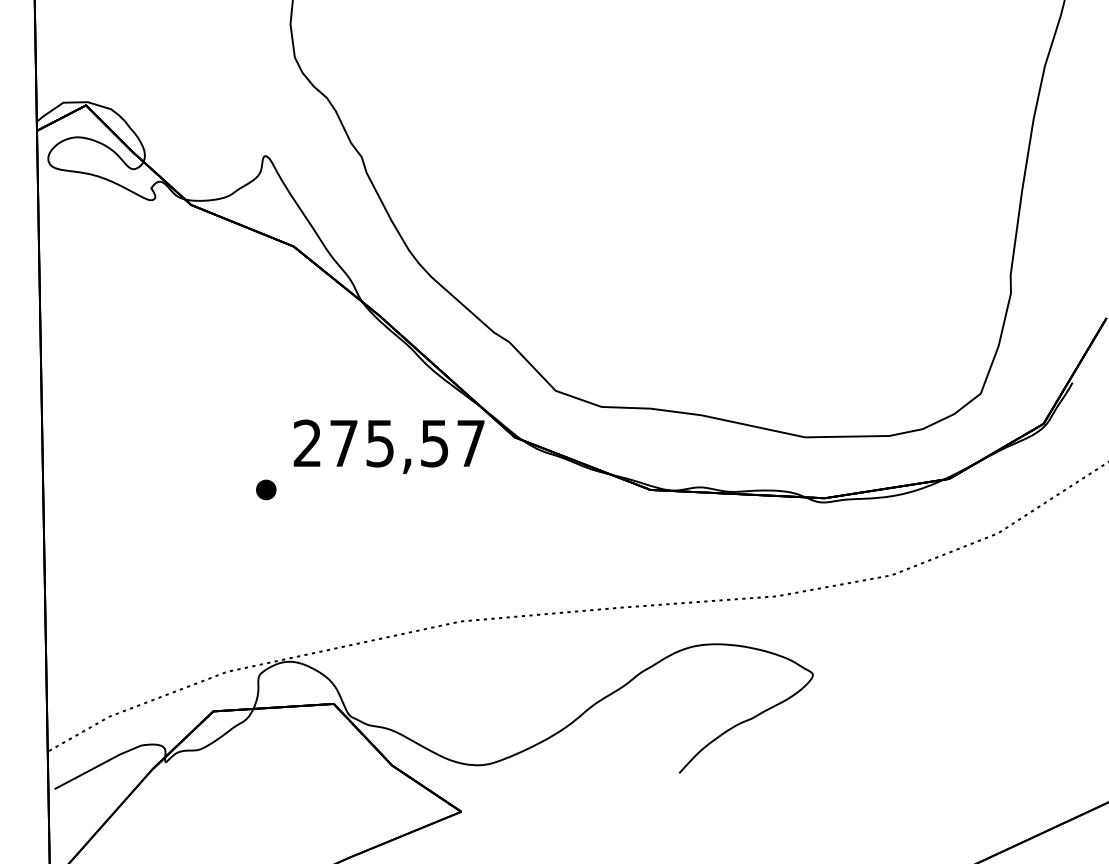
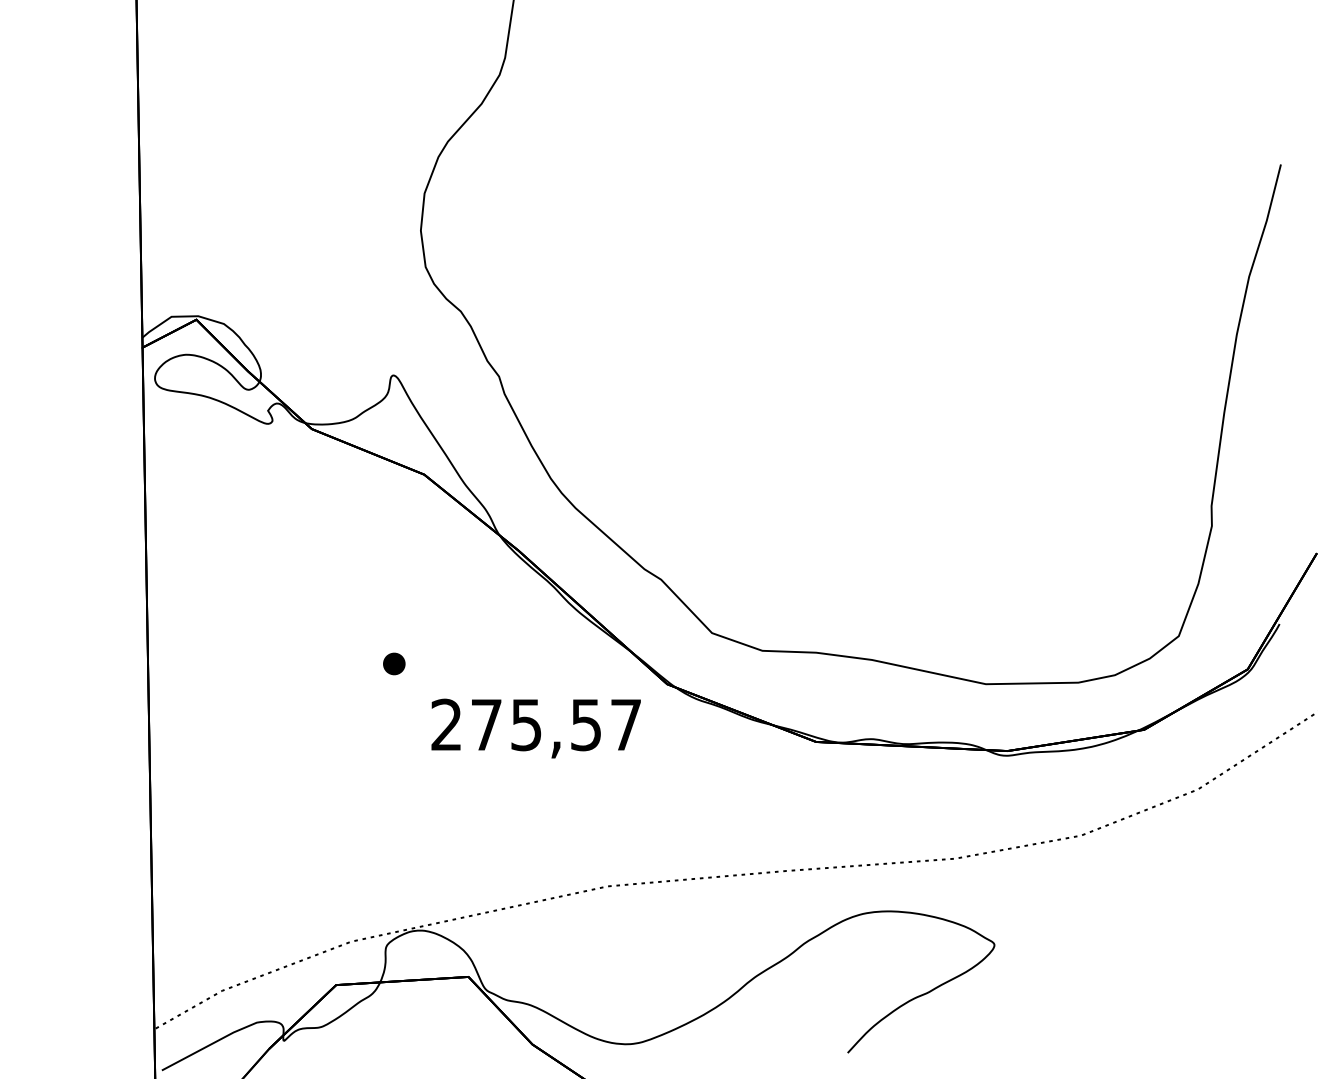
text: (388, 446) -> (535, 728), moved
part: (266, 489) -> (394, 663), moved

